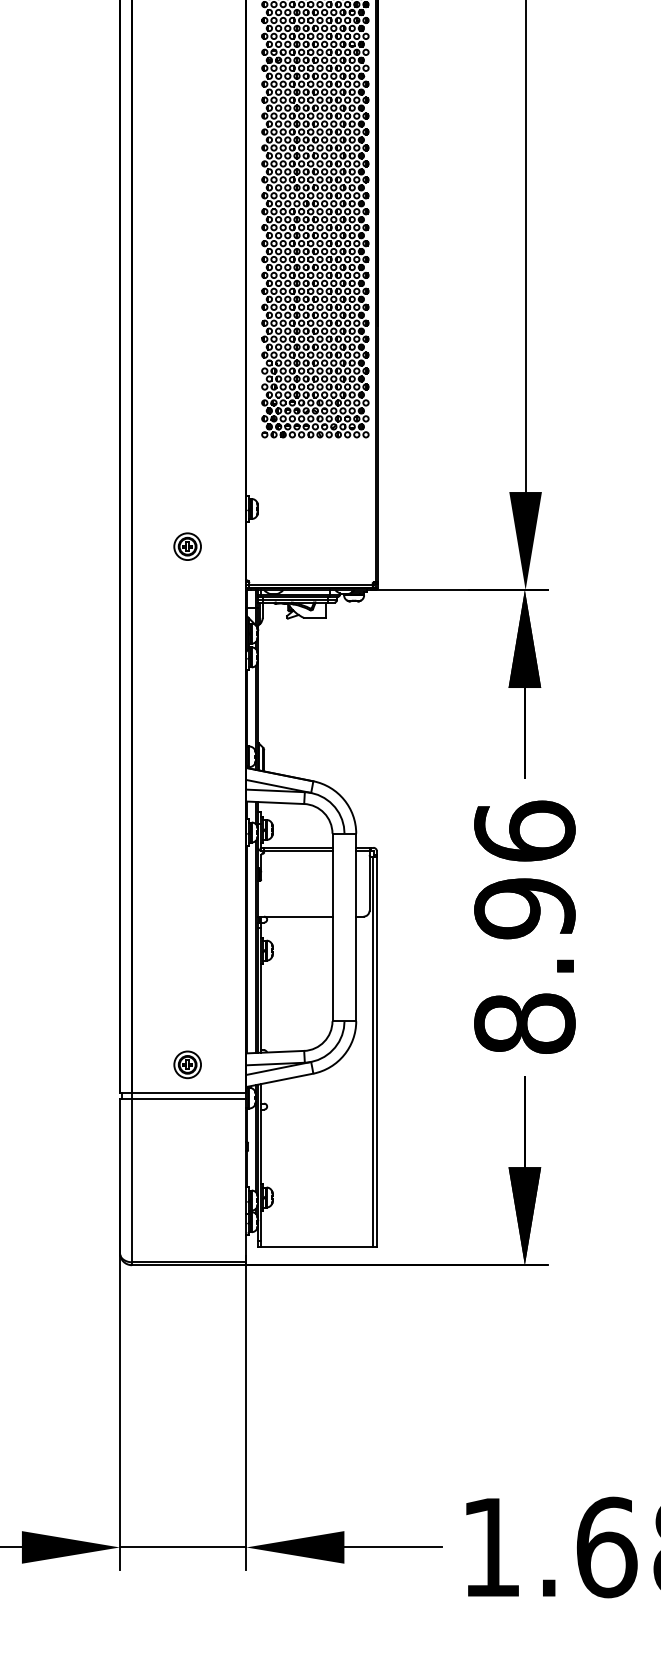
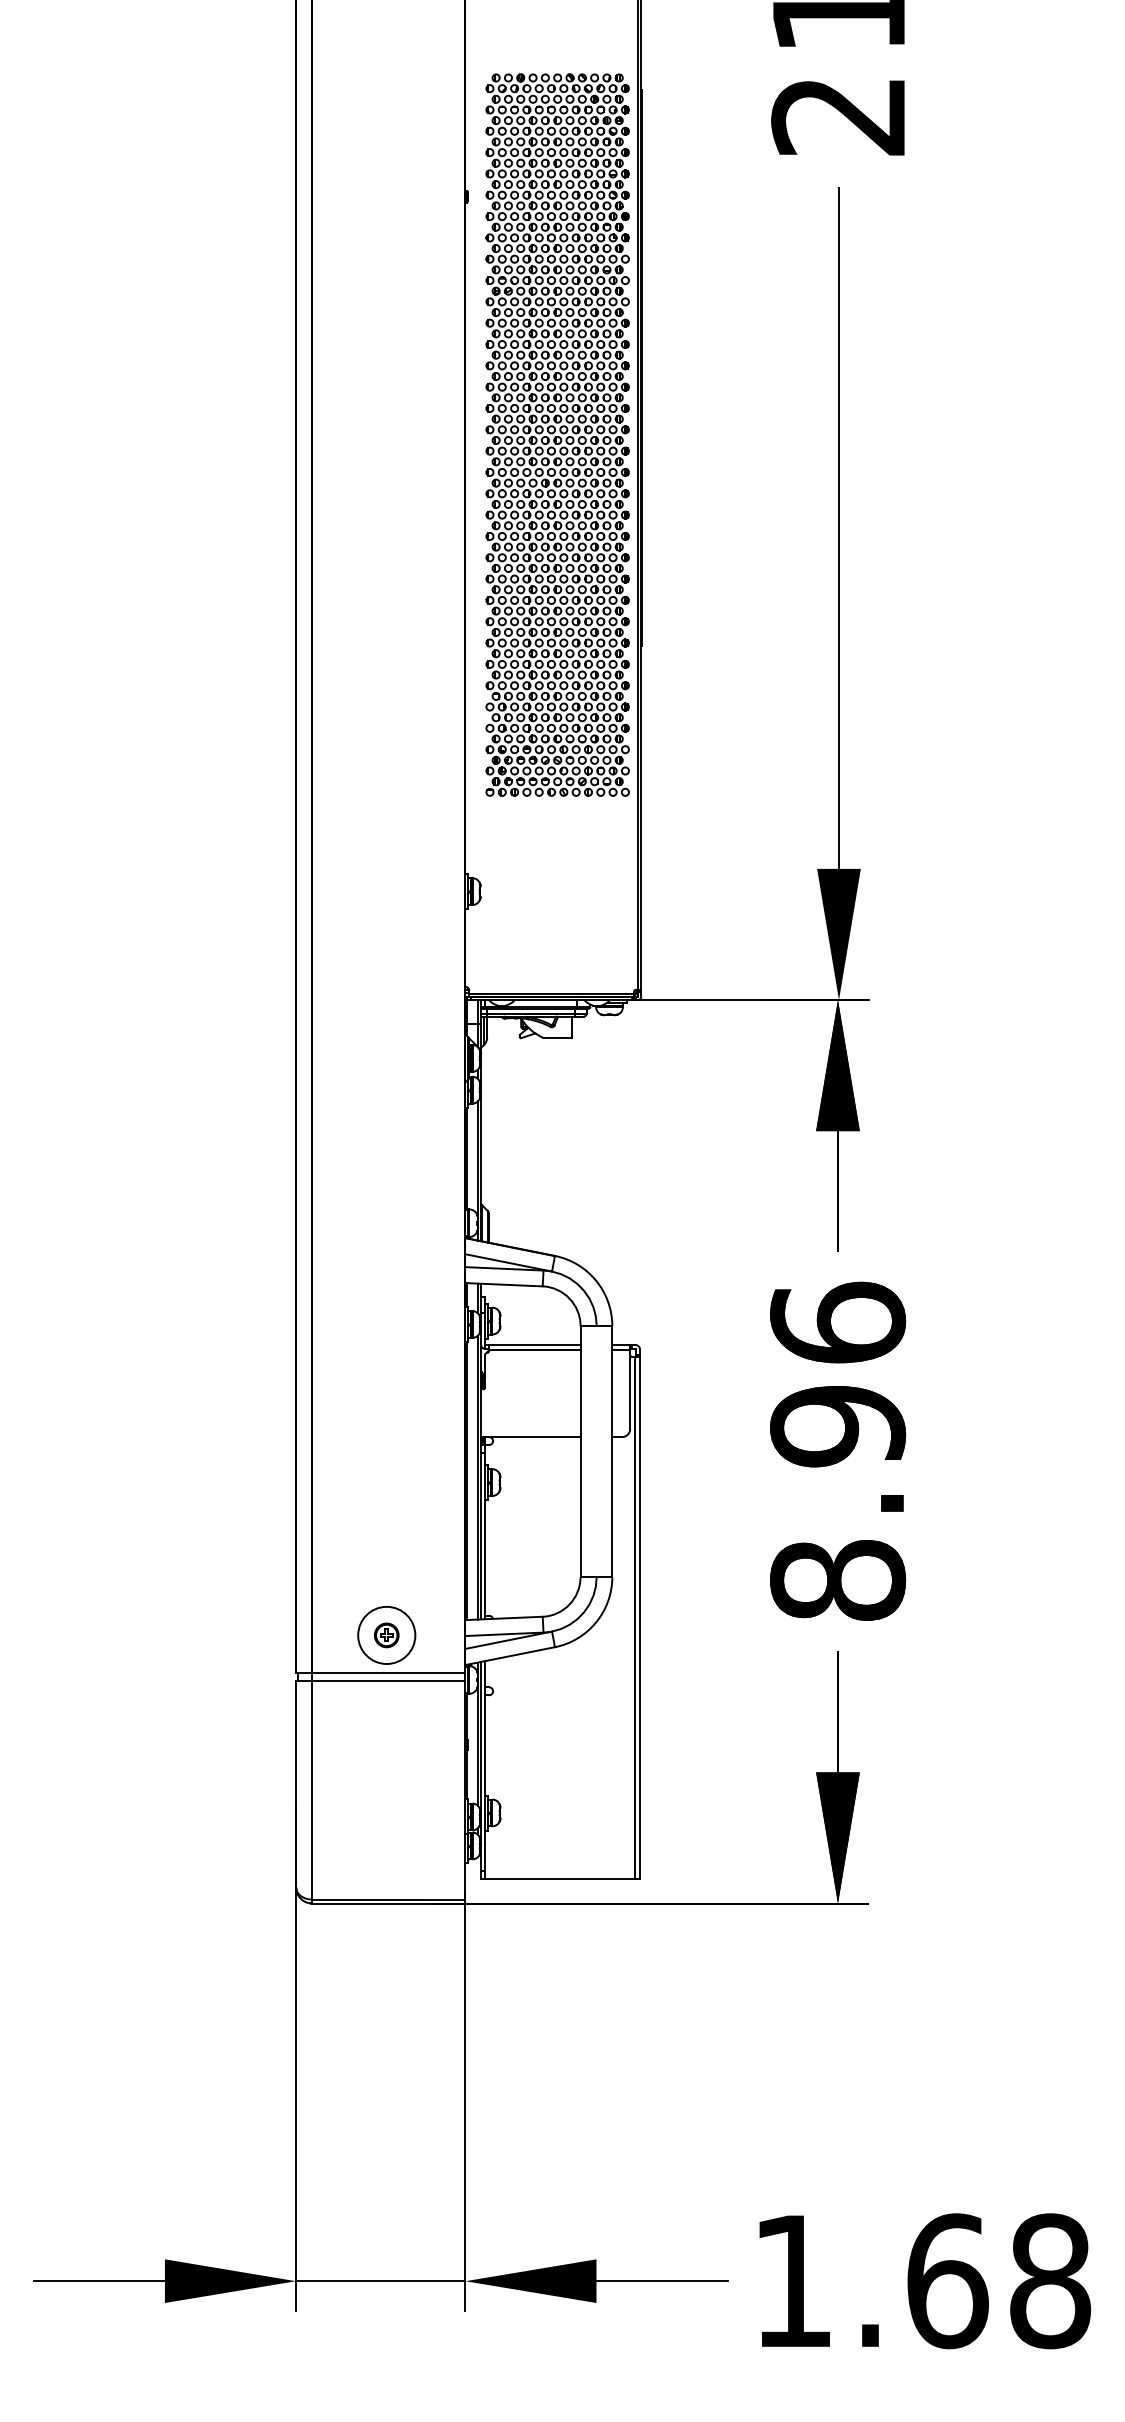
part: (187, 546) -> (386, 941), removed
circle: (187, 1064) -> (386, 1635), size x1.6

